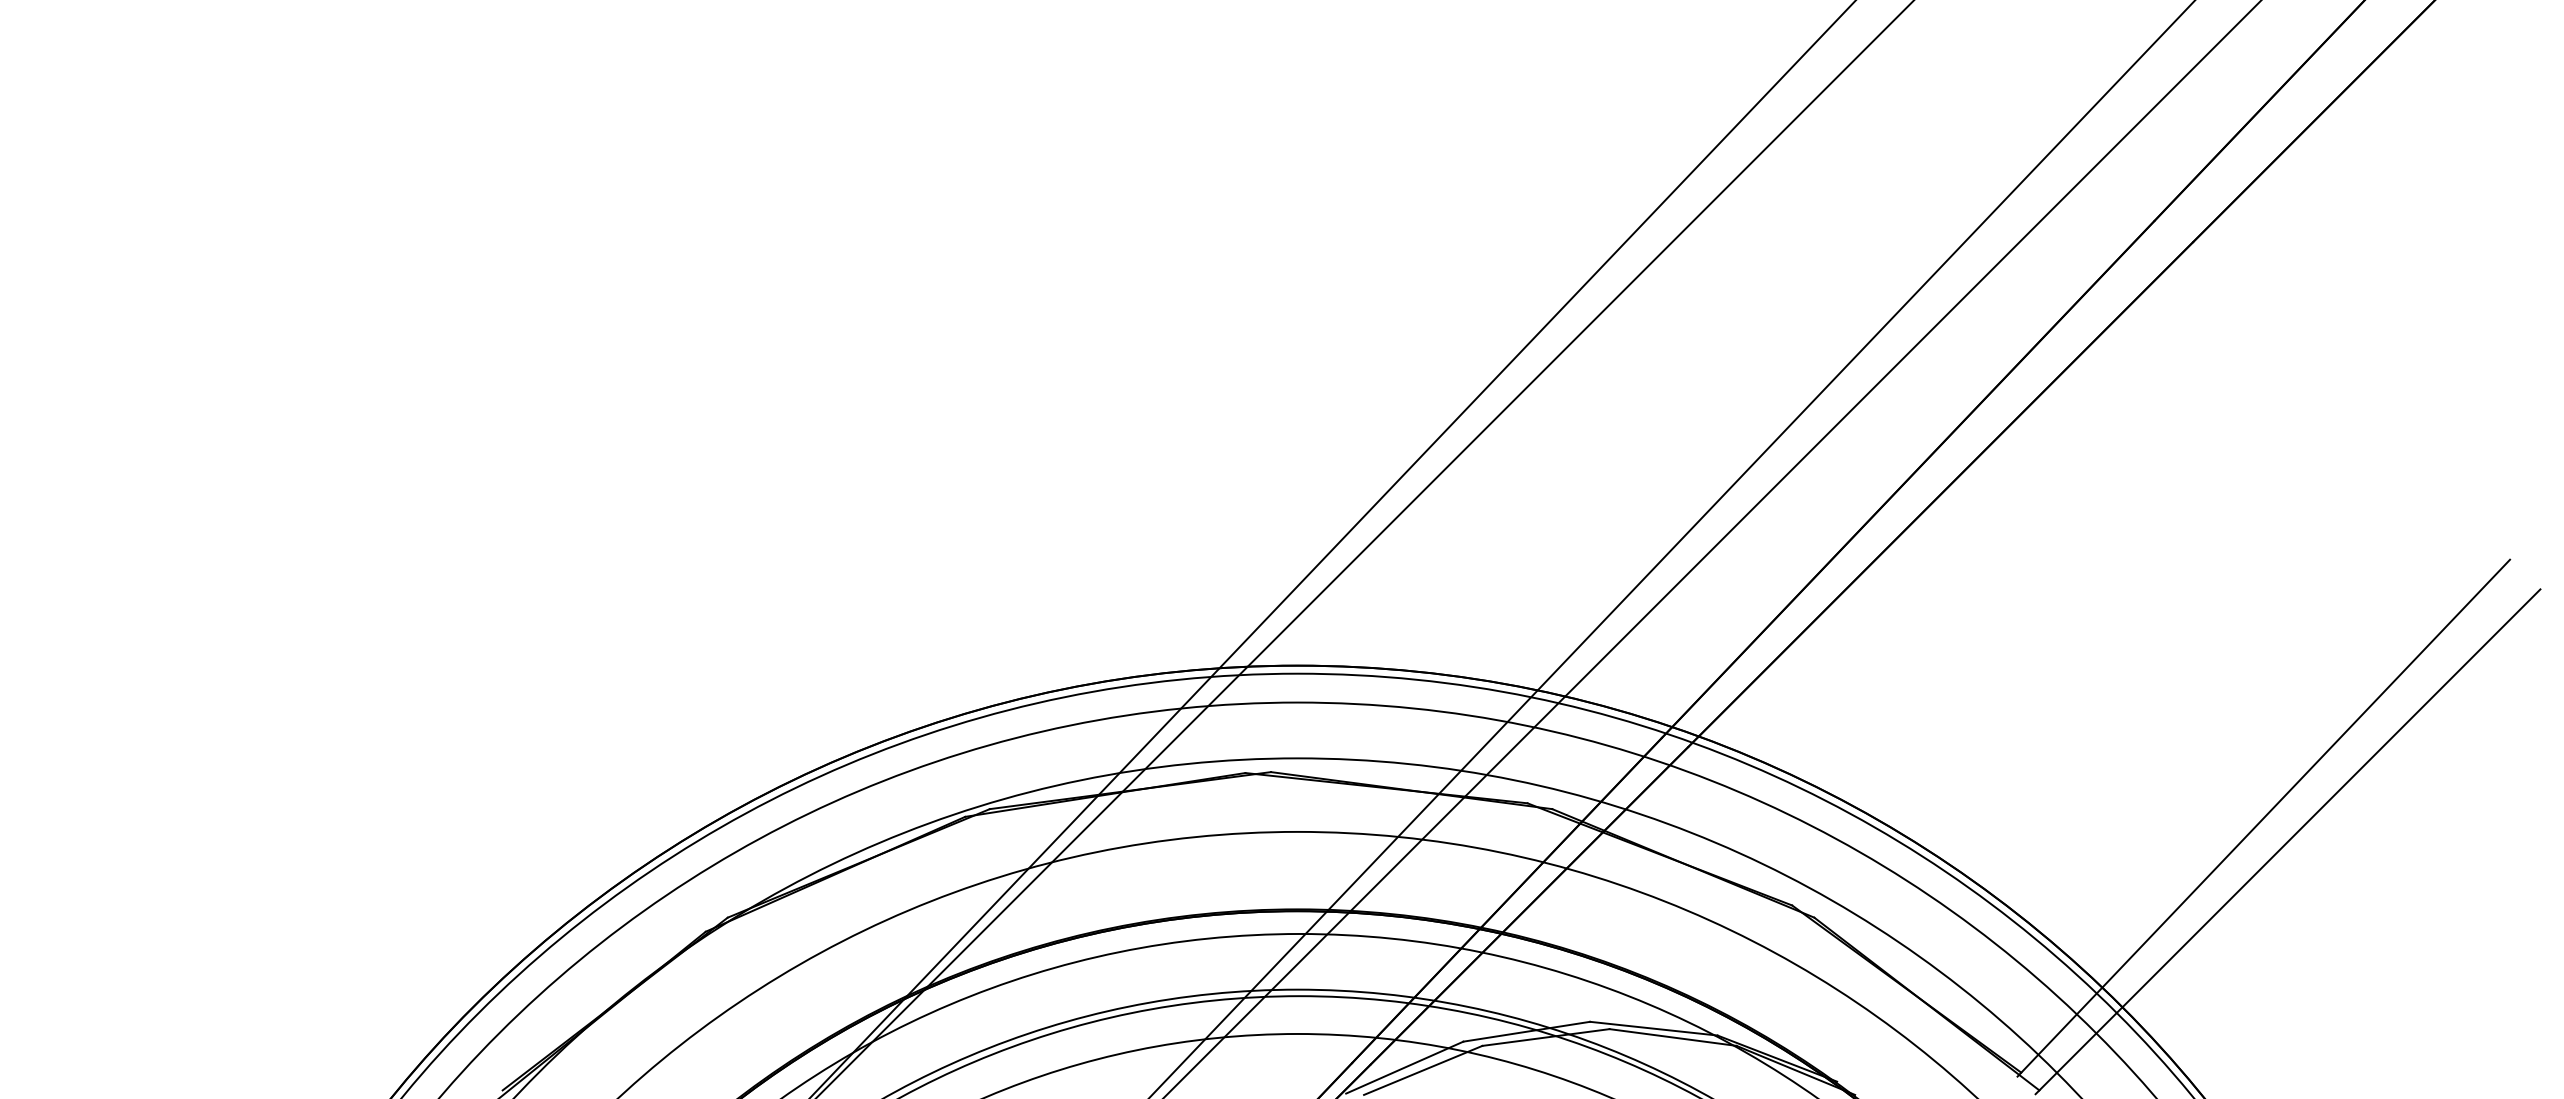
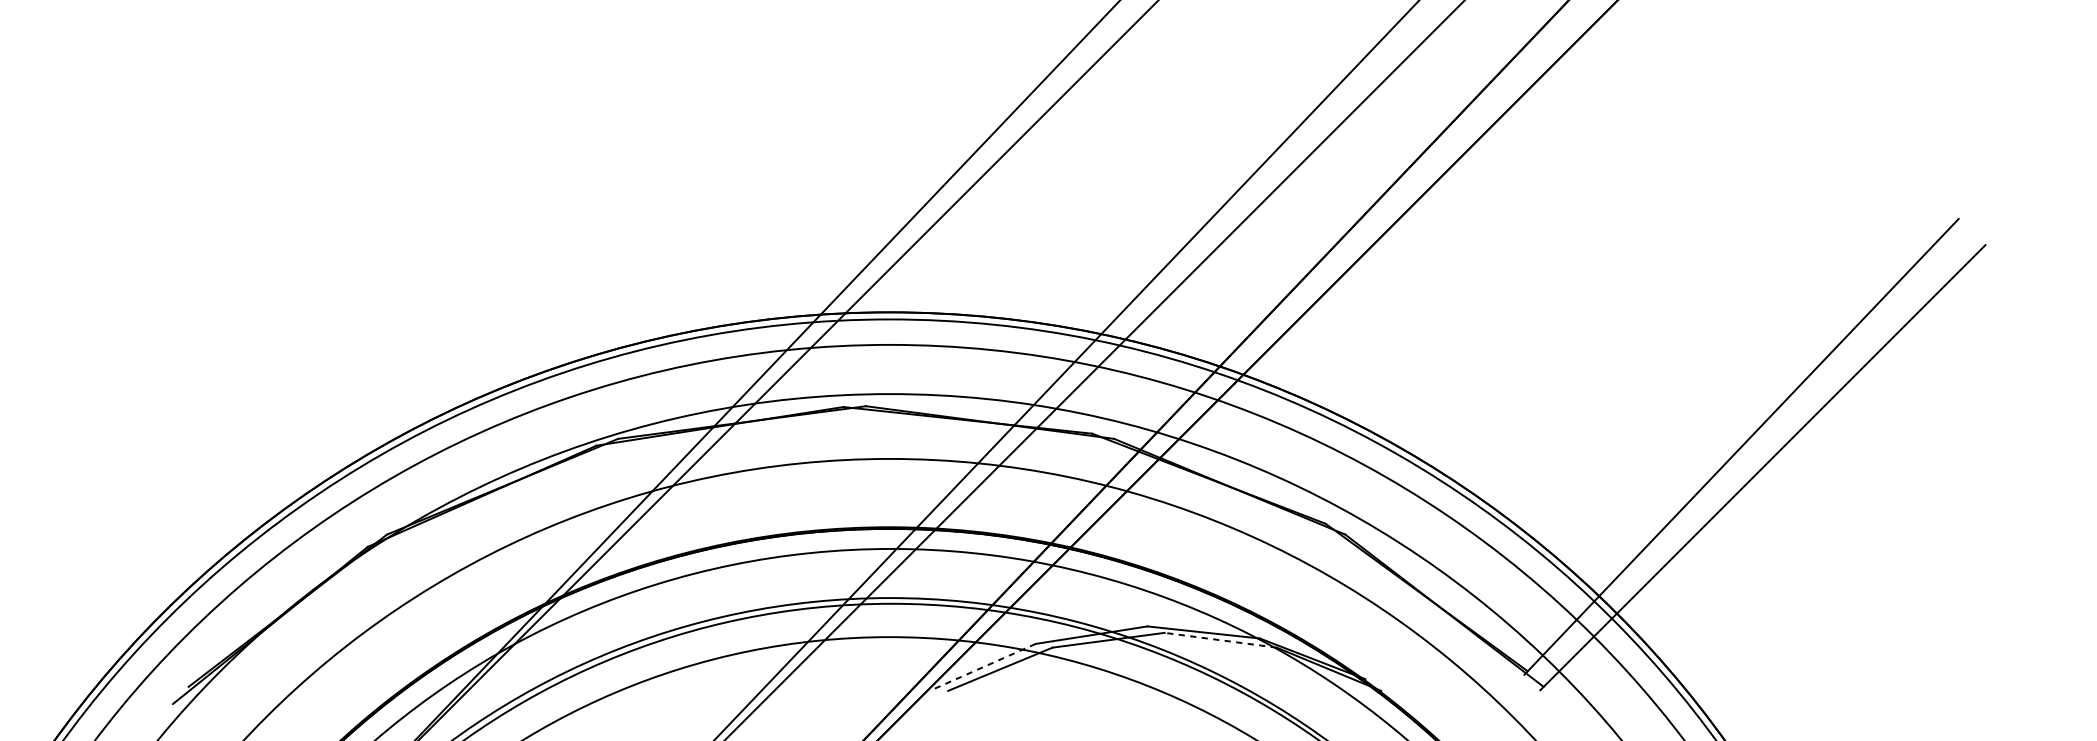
line: (1672, 1037) -> (1220, 640), solid -> dashed
line: (1404, 1067) -> (983, 666), solid -> dashed

